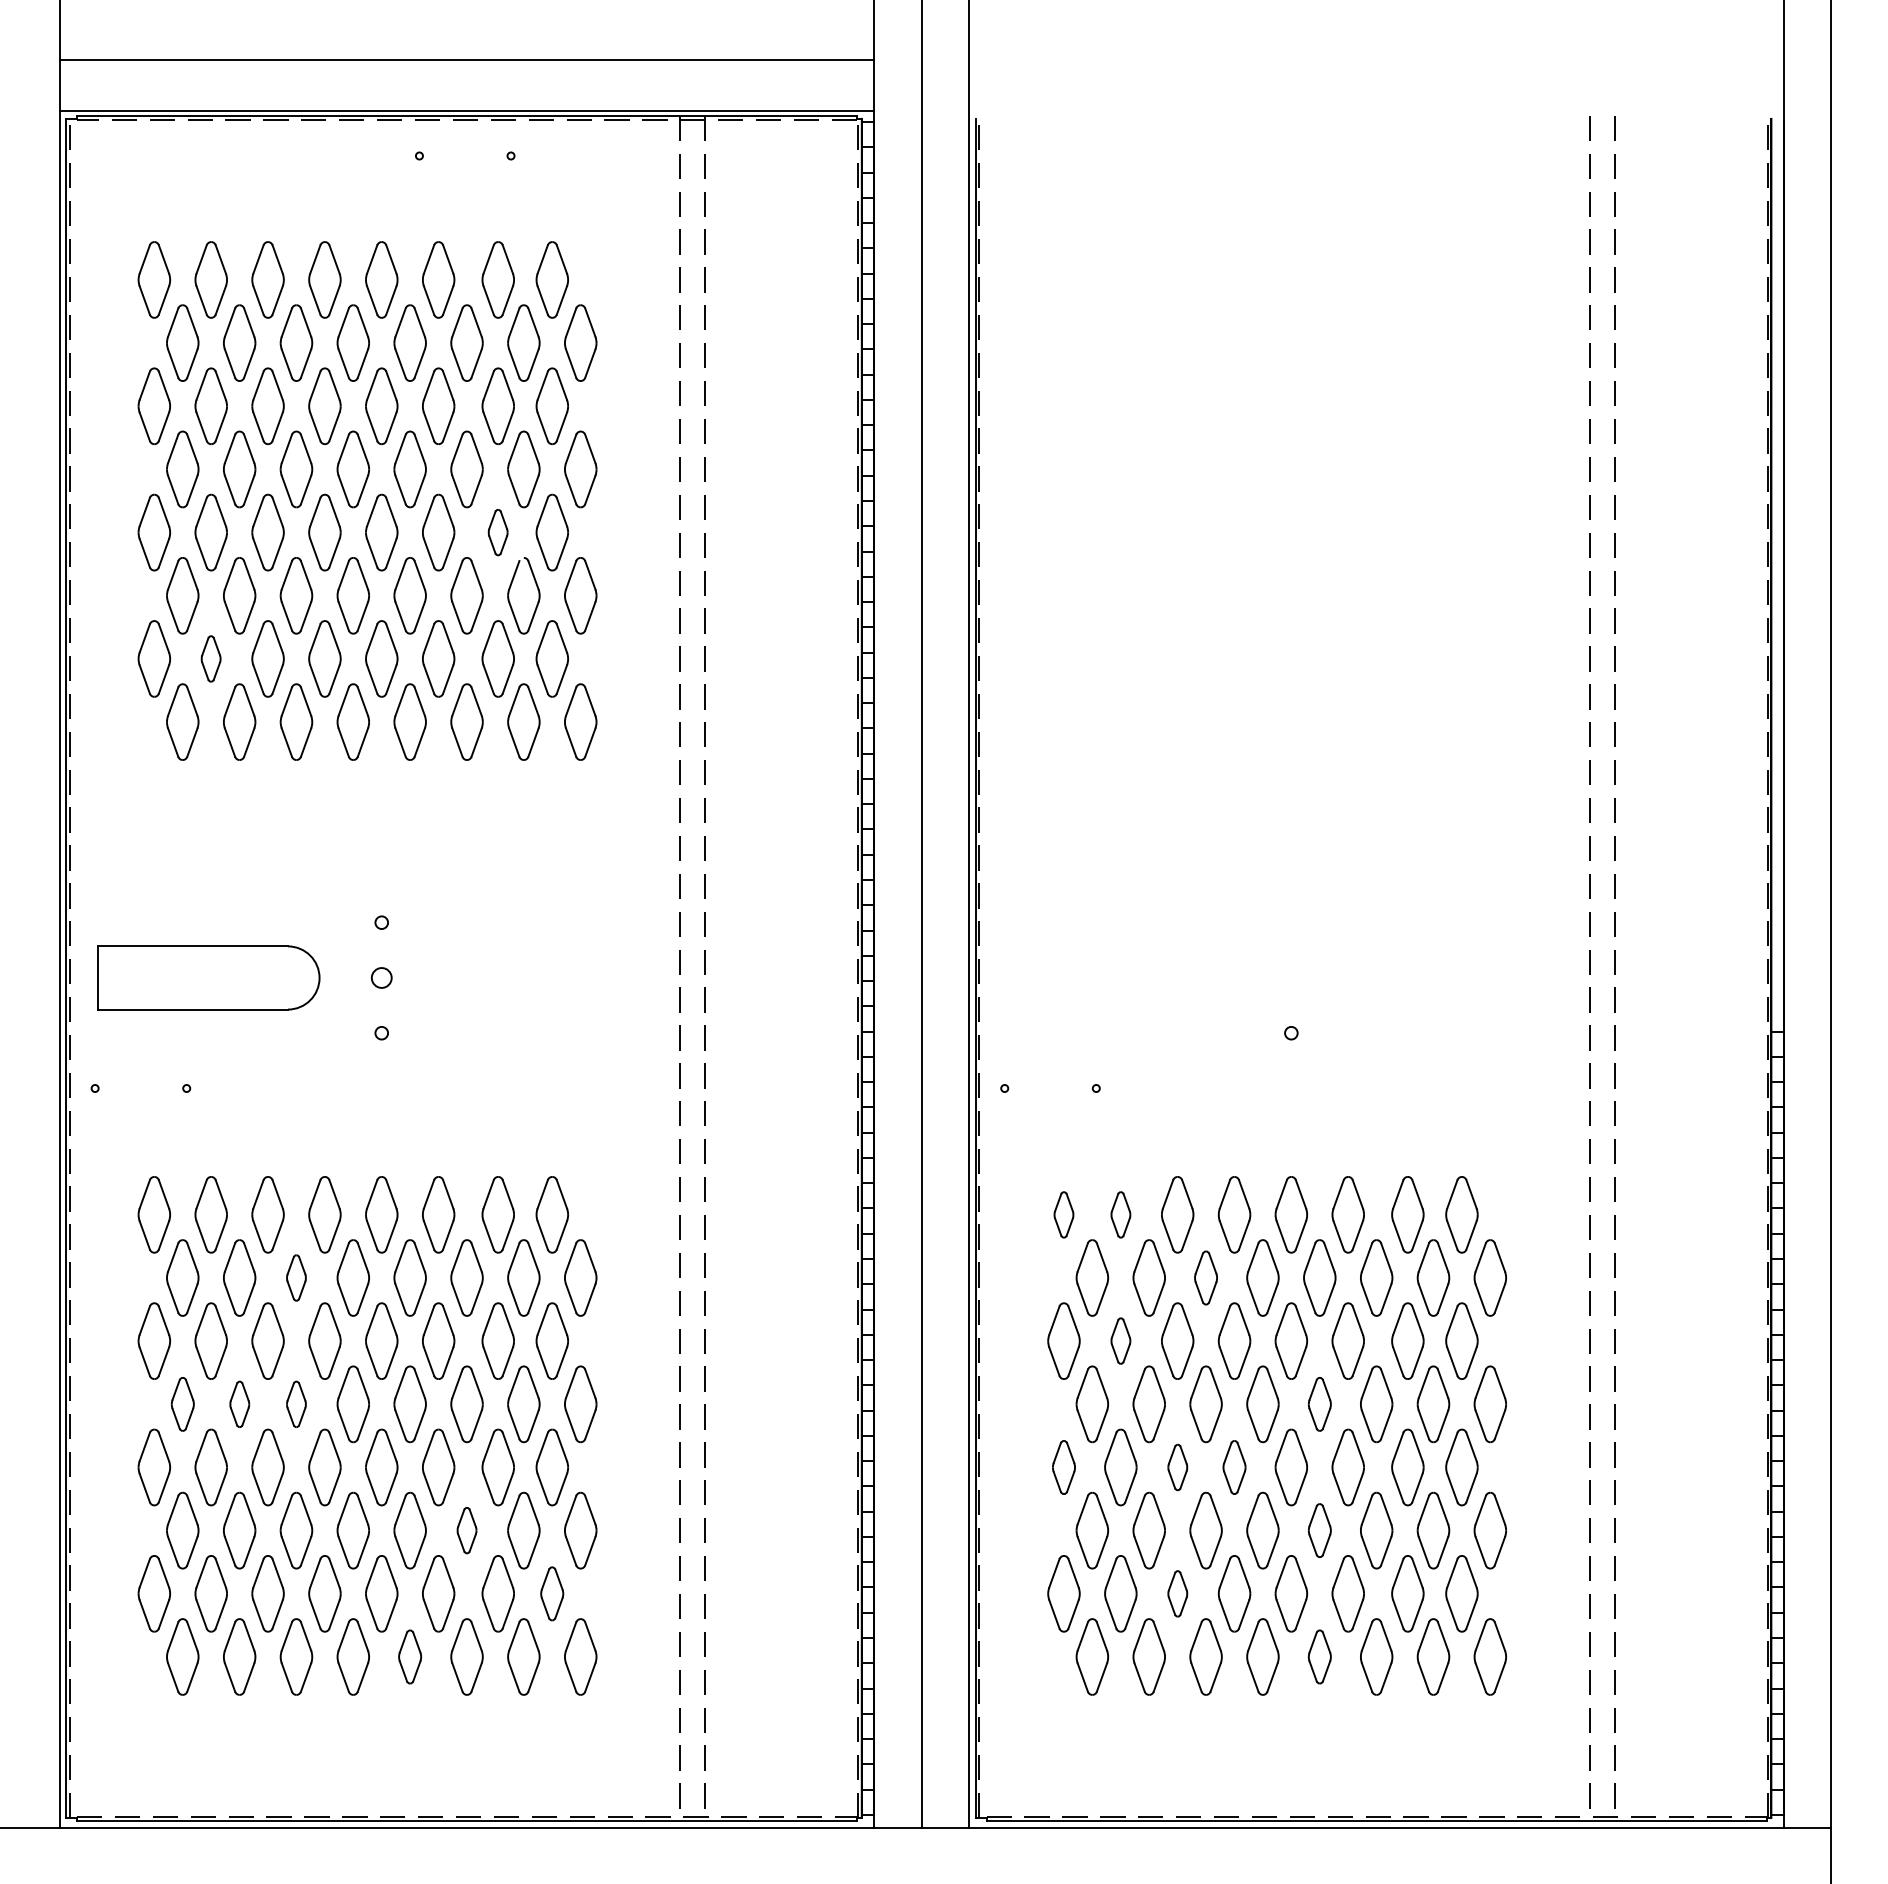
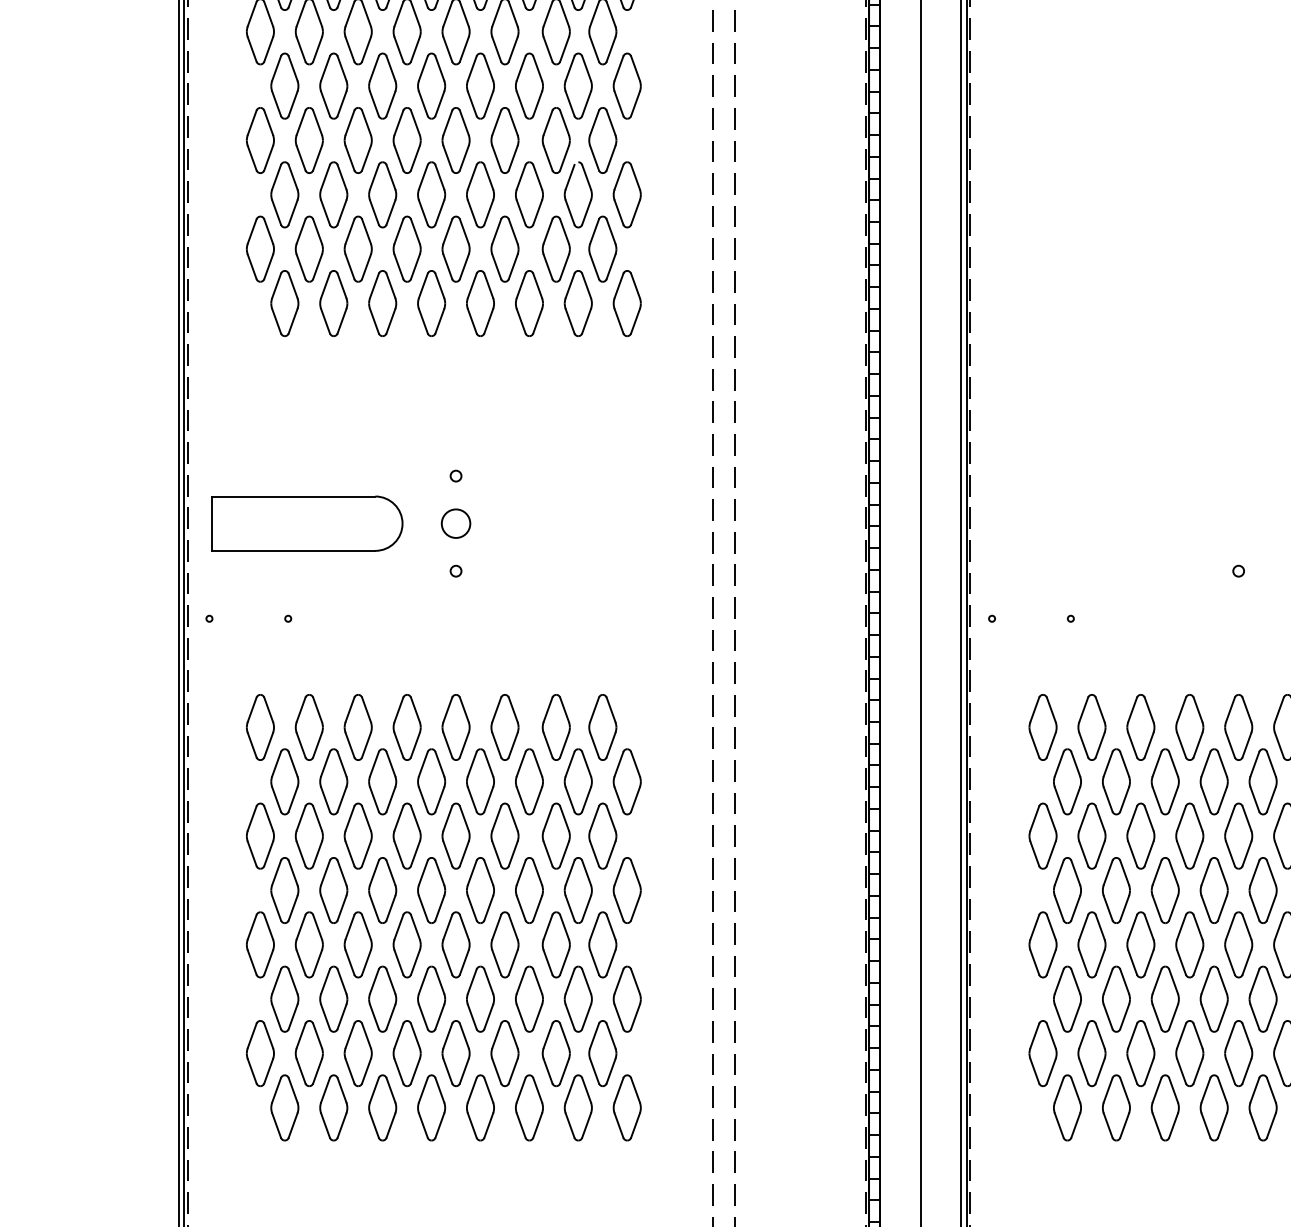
part: (497, 532) -> (555, 140), size x1.67
part: (210, 658) -> (308, 248), size x1.67
circle: (381, 977) -> (455, 523), size x1.67
part: (1063, 1214) -> (1042, 727), size x1.67
part: (1120, 1214) -> (1091, 727), size x1.67
part: (296, 1277) -> (382, 781), size x1.67
part: (1205, 1277) -> (1164, 781), size x1.43
part: (1120, 1340) -> (1091, 835), size x1.67
part: (182, 1404) -> (284, 890), size x1.43
part: (239, 1404) -> (333, 890), size x1.67
part: (296, 1404) -> (382, 890), size x1.67
part: (1319, 1404) -> (1262, 890), size x1.43
part: (1063, 1467) -> (1042, 944), size x1.43
part: (1177, 1467) -> (1140, 944), size x1.67
part: (1234, 1467) -> (1189, 944), size x1.43
part: (466, 1530) -> (528, 999), size x1.67
part: (1319, 1530) -> (1262, 999), size x1.43
part: (551, 1593) -> (602, 1053), size x1.43
part: (1177, 1593) -> (1140, 1053), size x1.67
part: (409, 1656) -> (479, 1107), size x1.43
part: (1319, 1656) -> (1262, 1107), size x1.43

